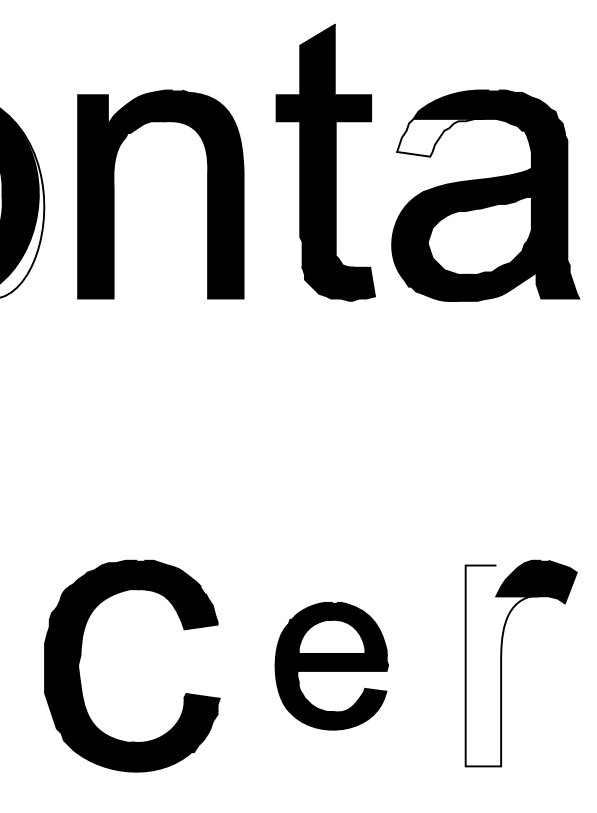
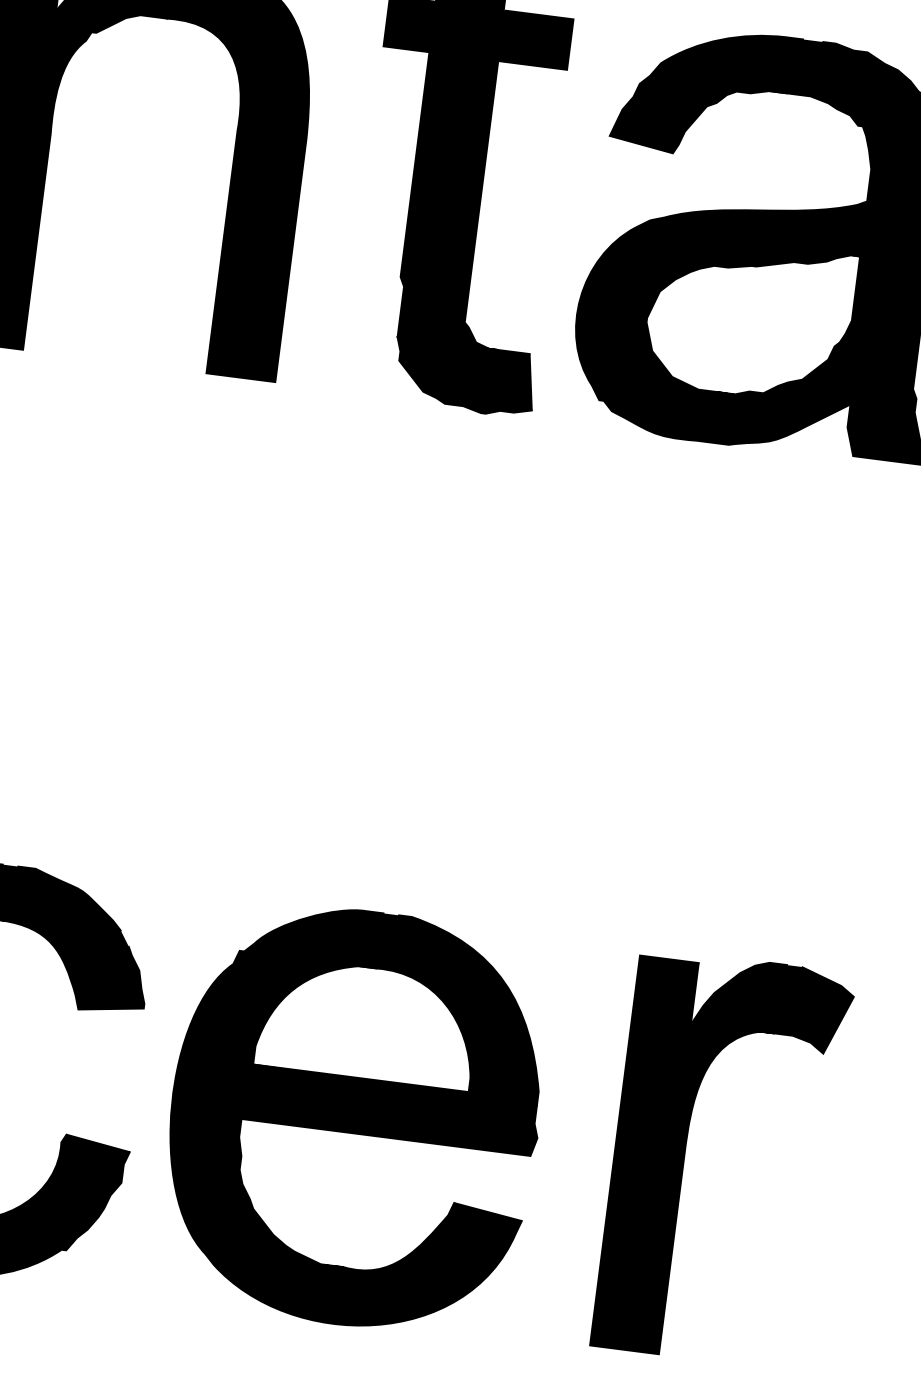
fill: (440, 137) -> (697, 118), added
part: (331, 665) -> (354, 1116), size x1.67
fill: (501, 665) -> (684, 1158), added

